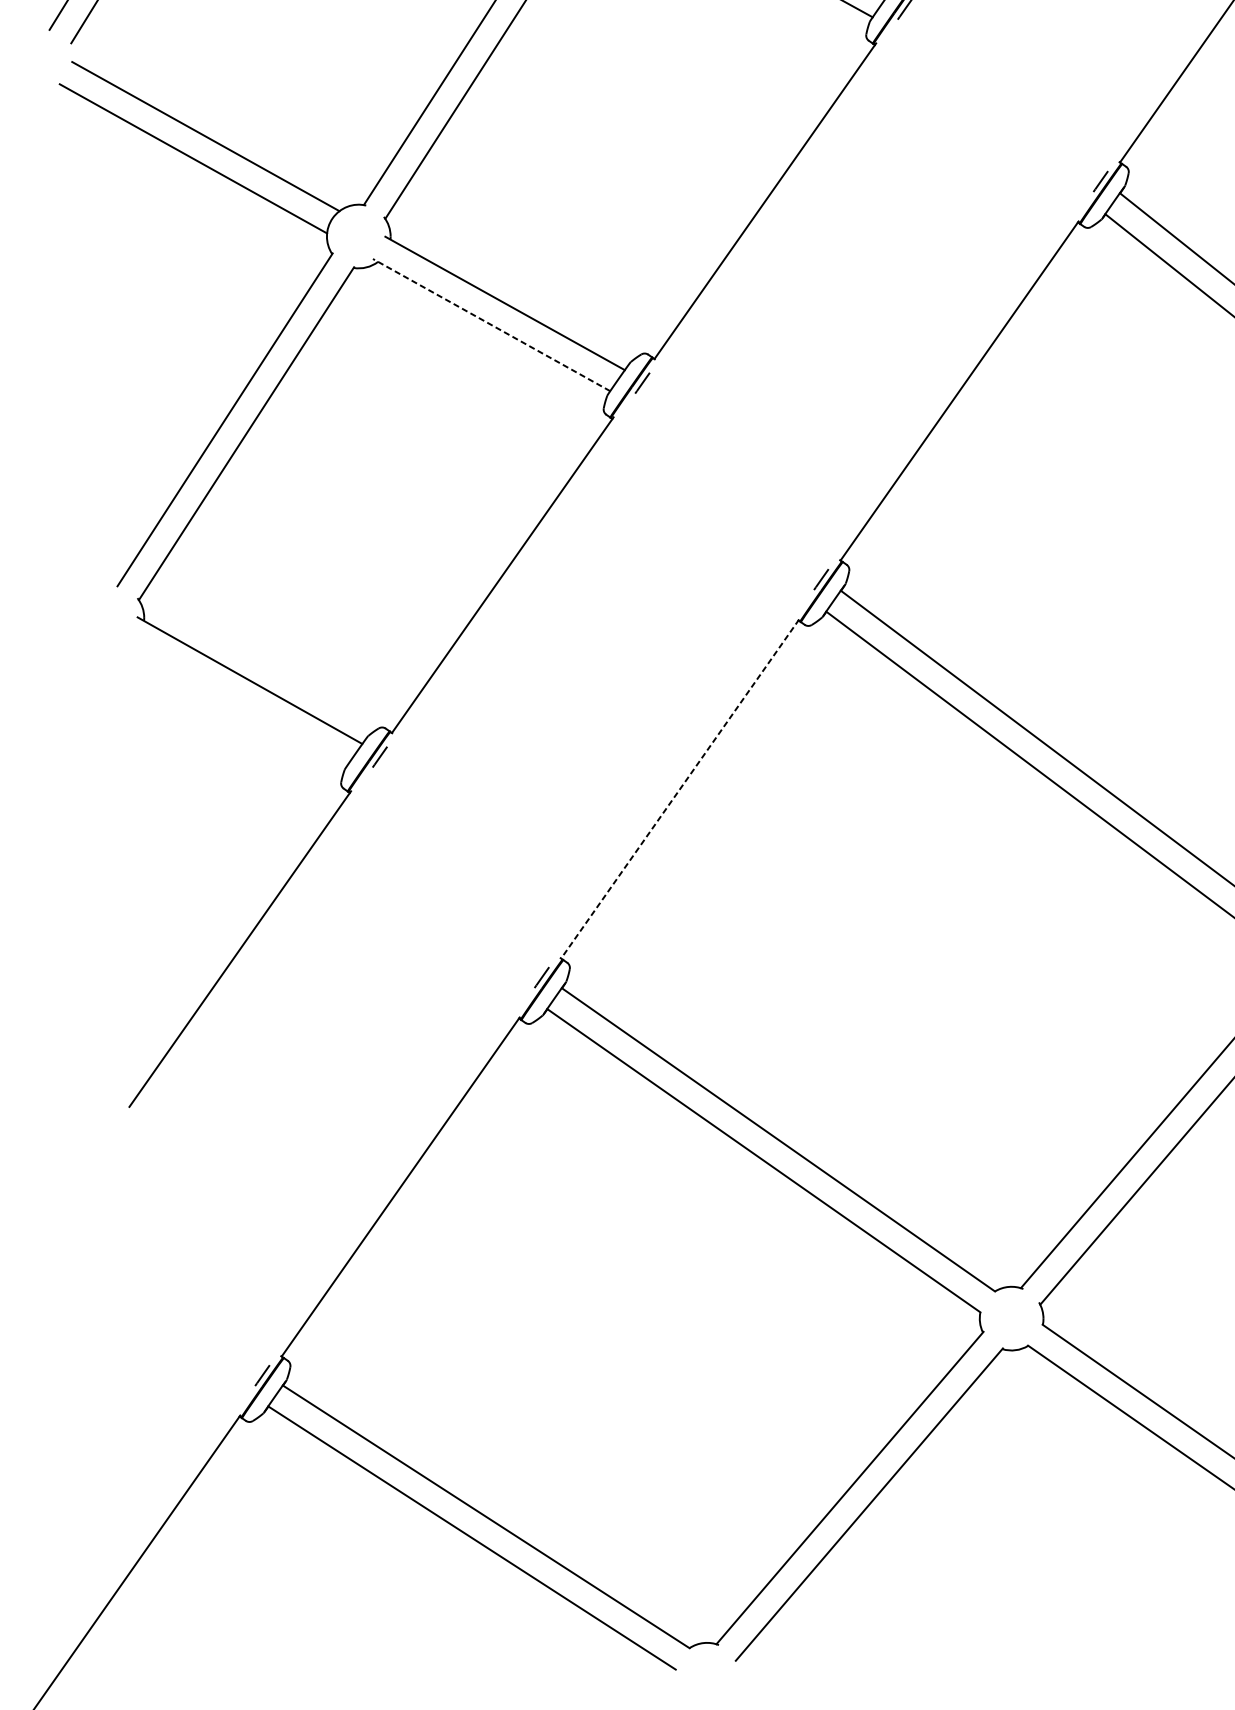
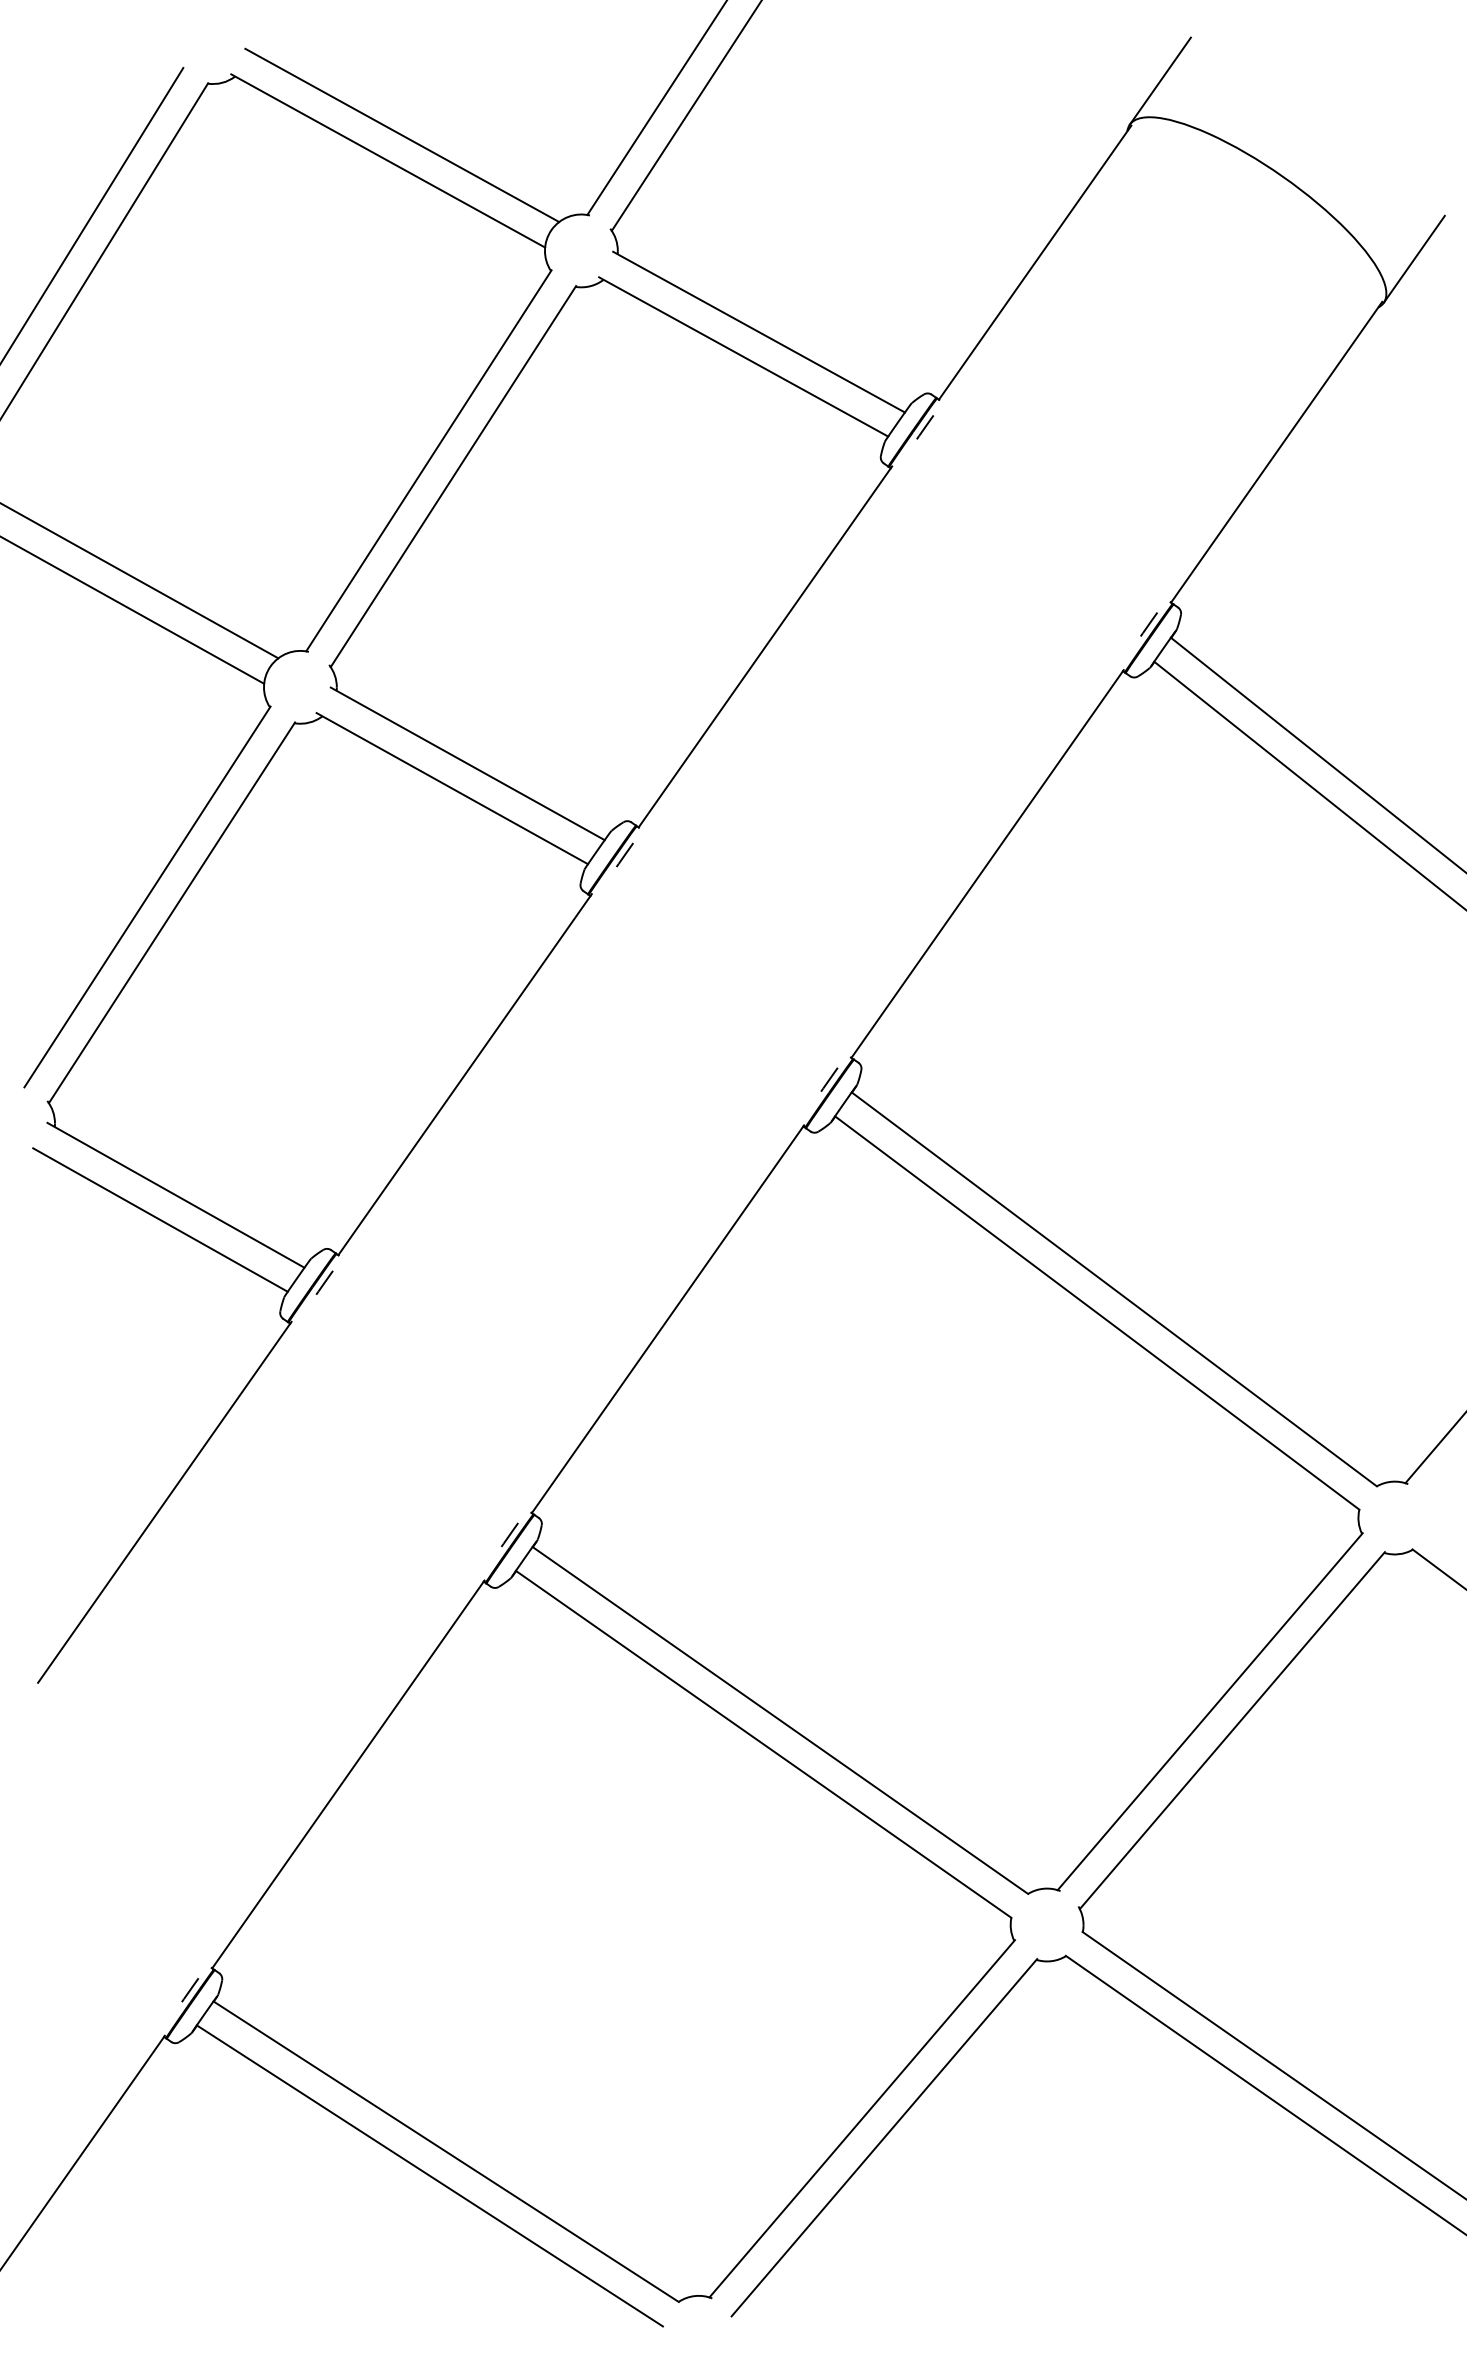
line: (490, 324) -> (451, 788), dashed -> solid
line: (236, 701) -> (160, 1219), added
line: (680, 789) -> (668, 1319), dashed -> solid

